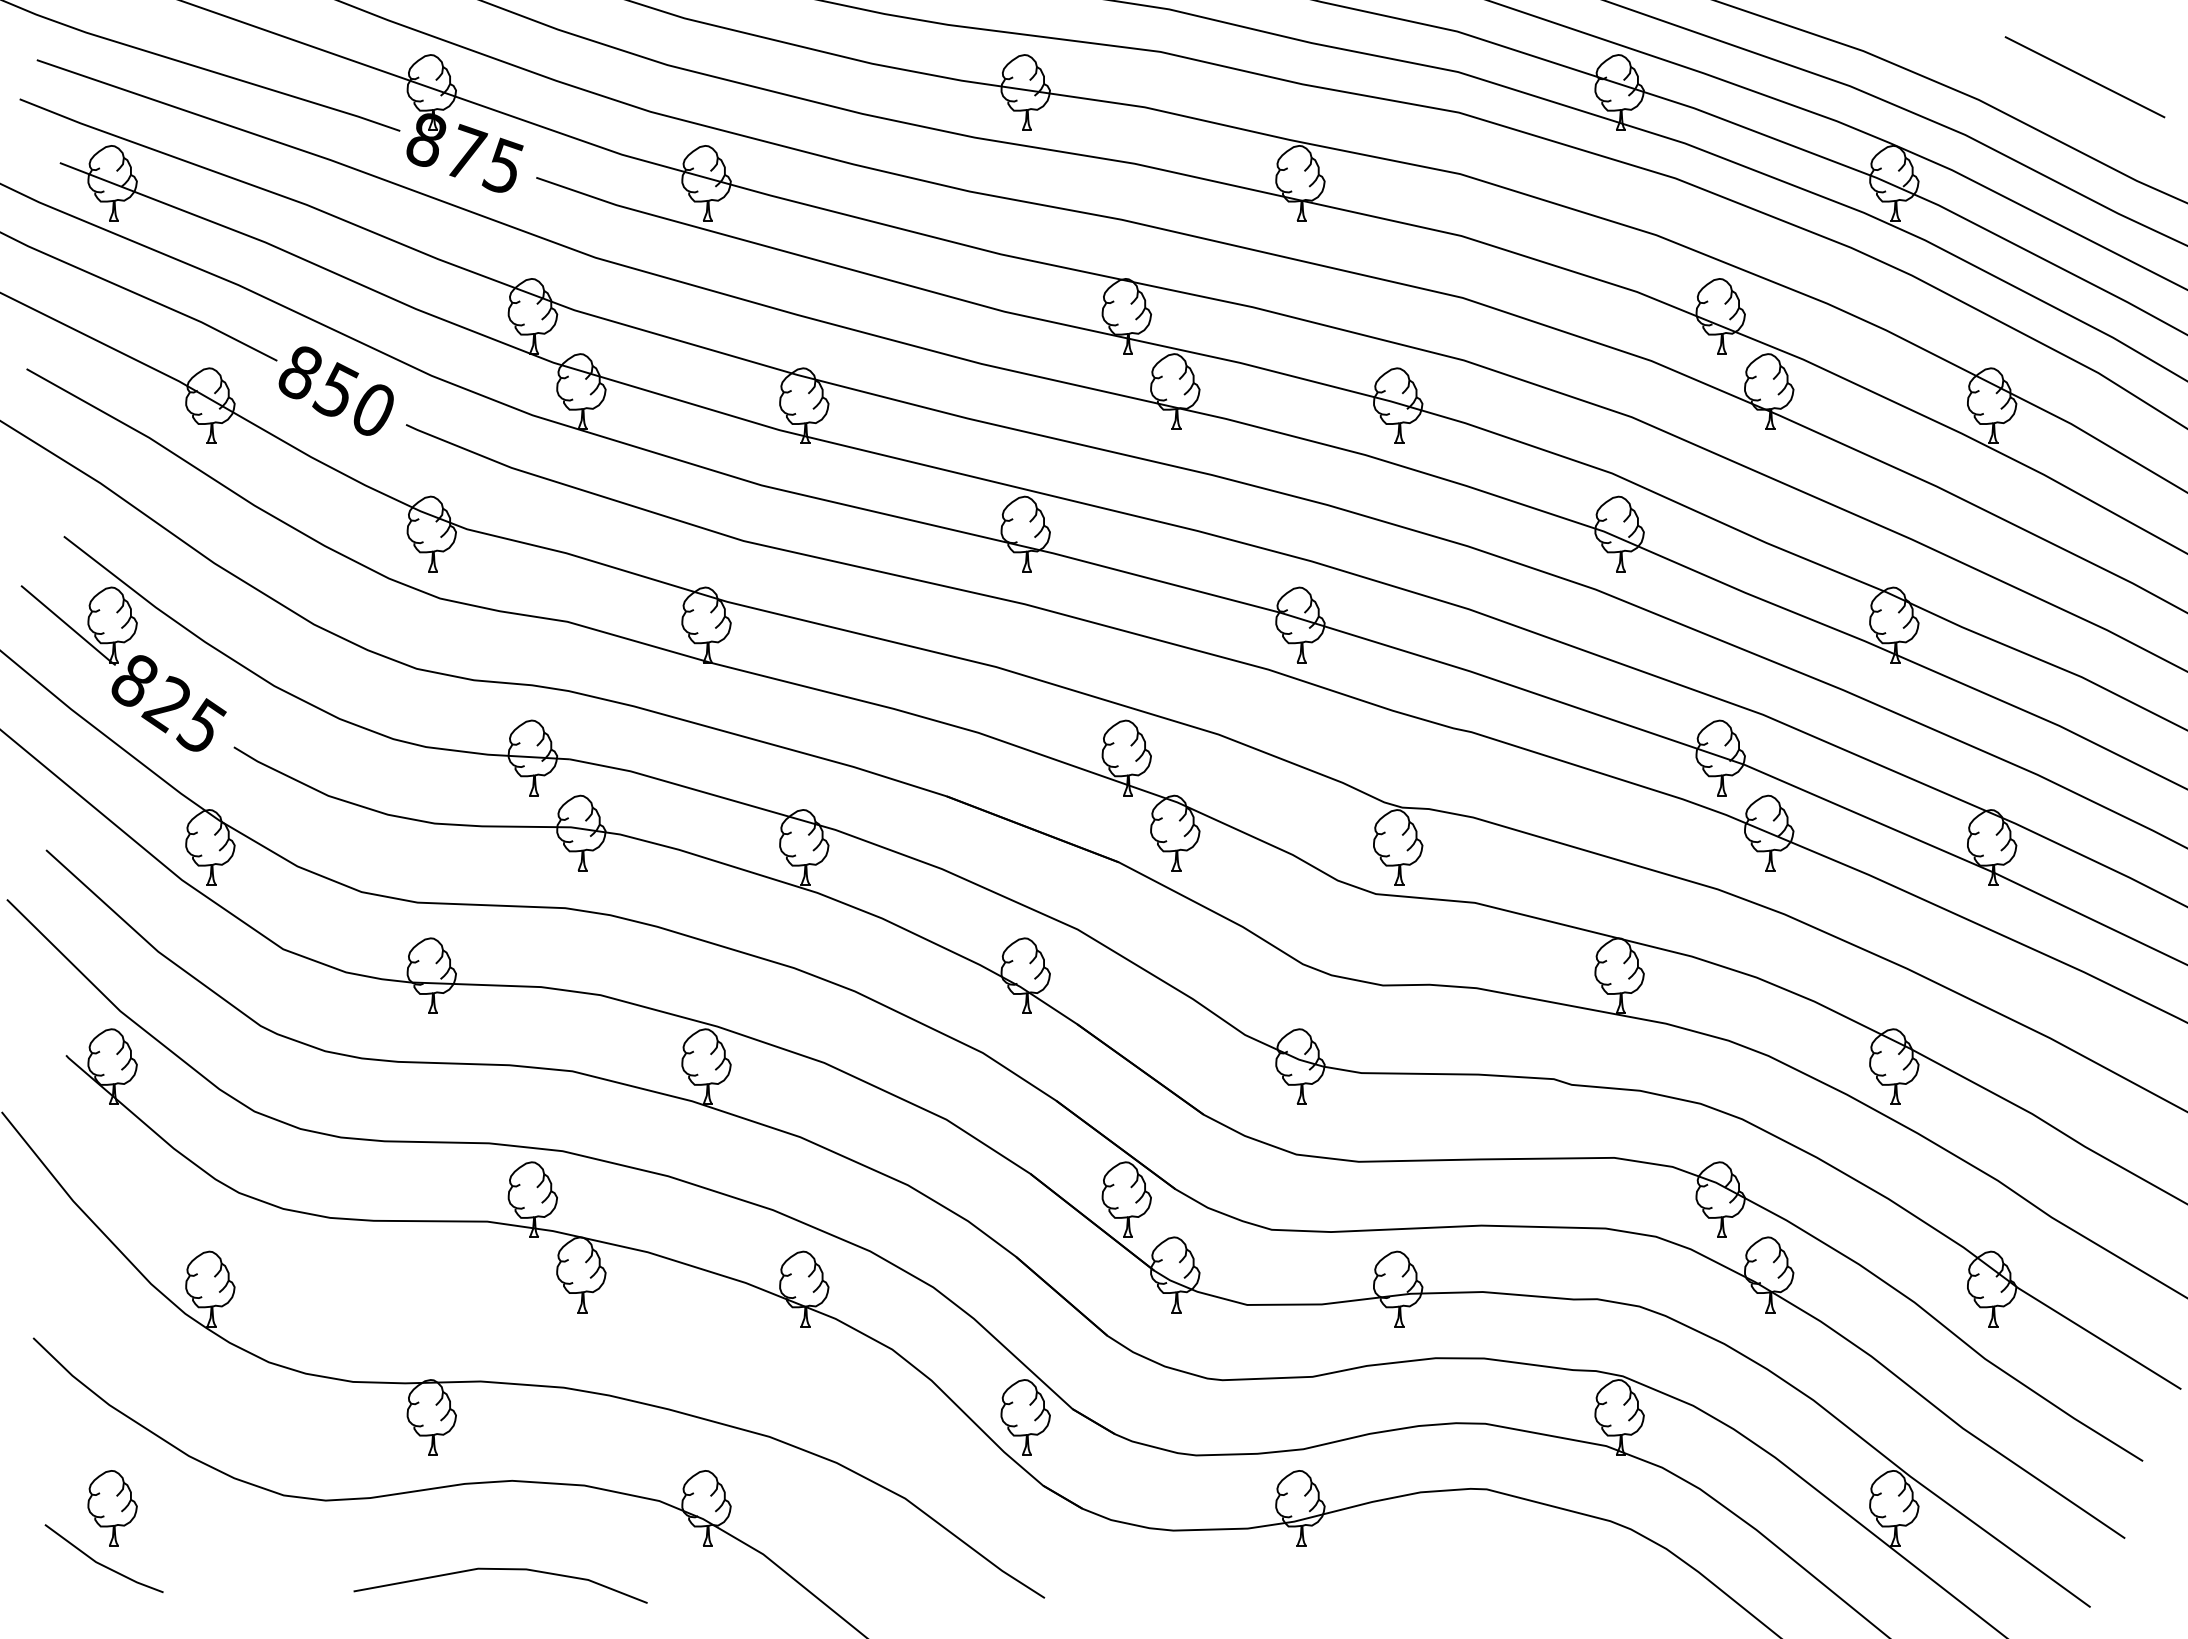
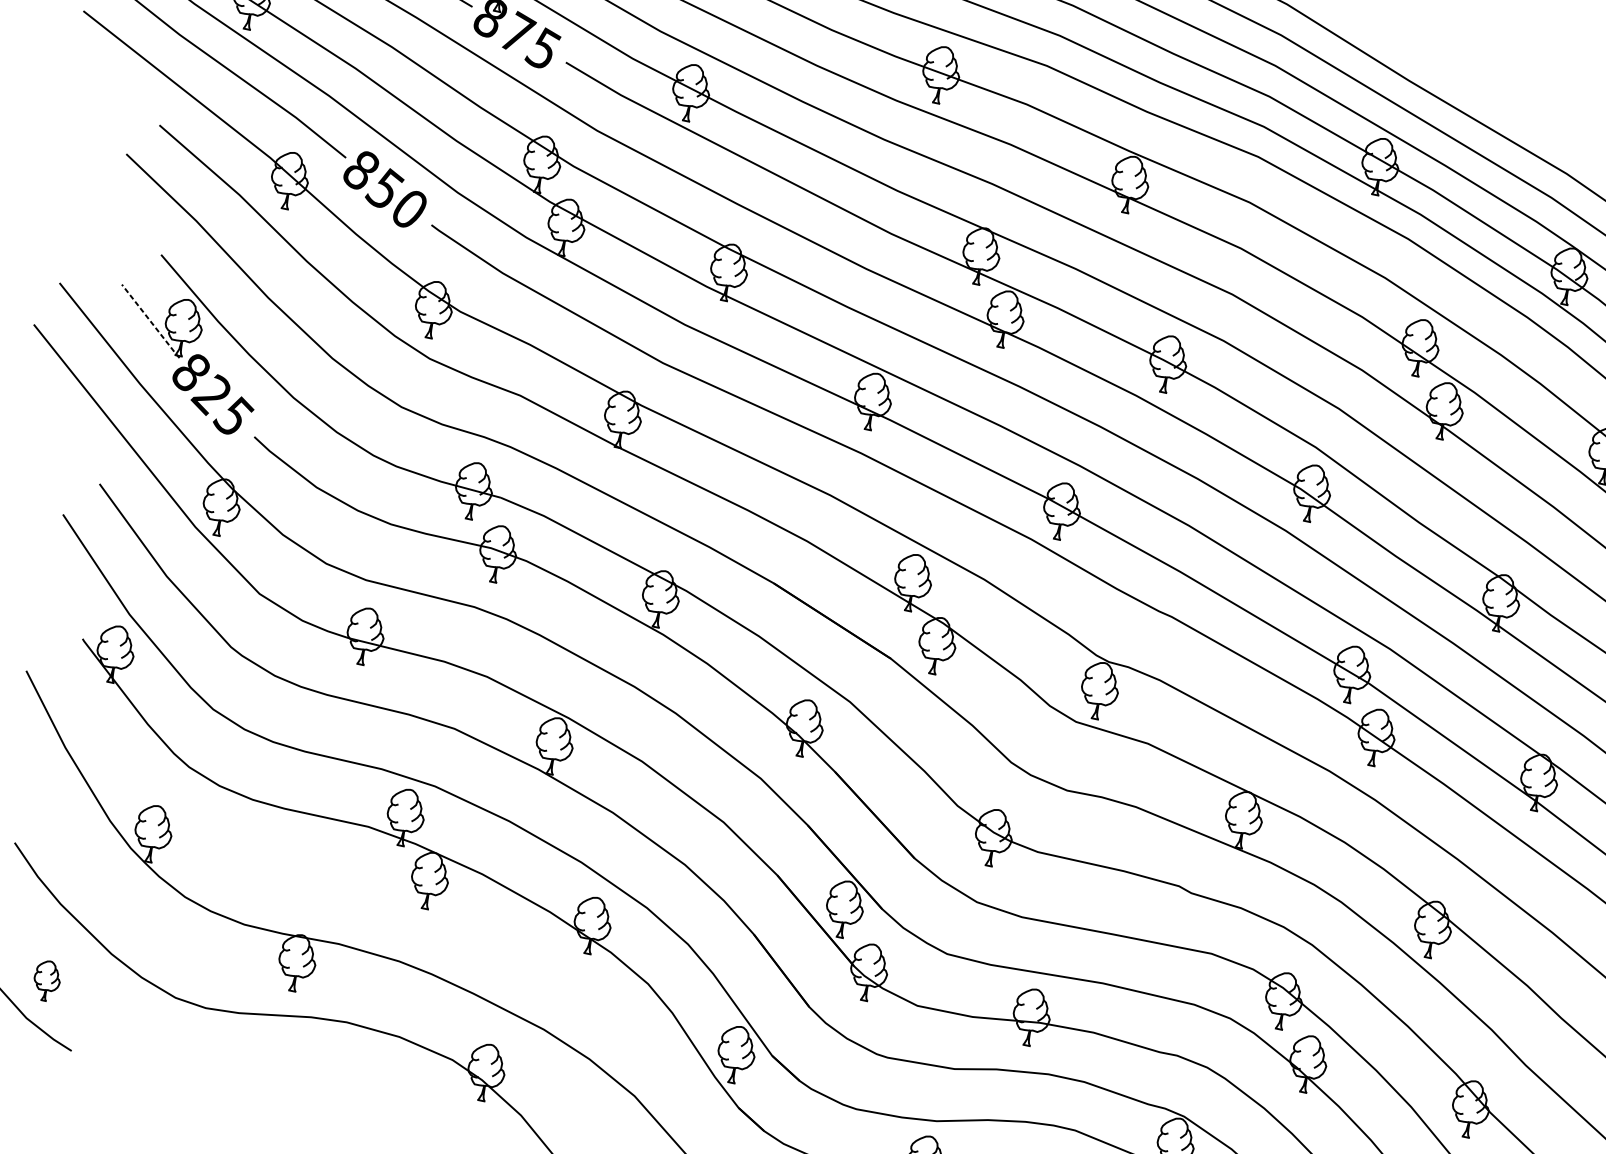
line: (68, 625) -> (150, 321), solid -> dashed
part: (112, 1508) -> (46, 981), size x0.7
line: (500, 1569) -> (324, 1086), removed

